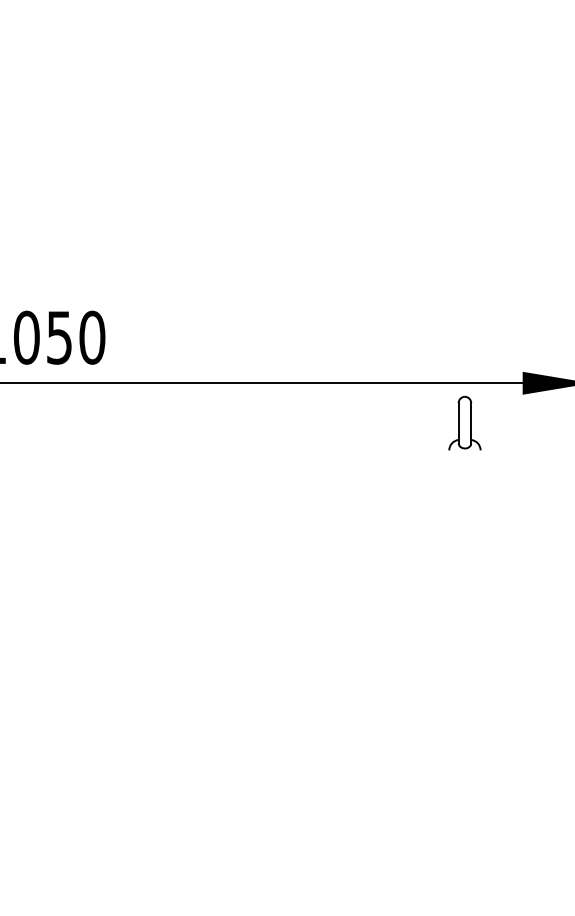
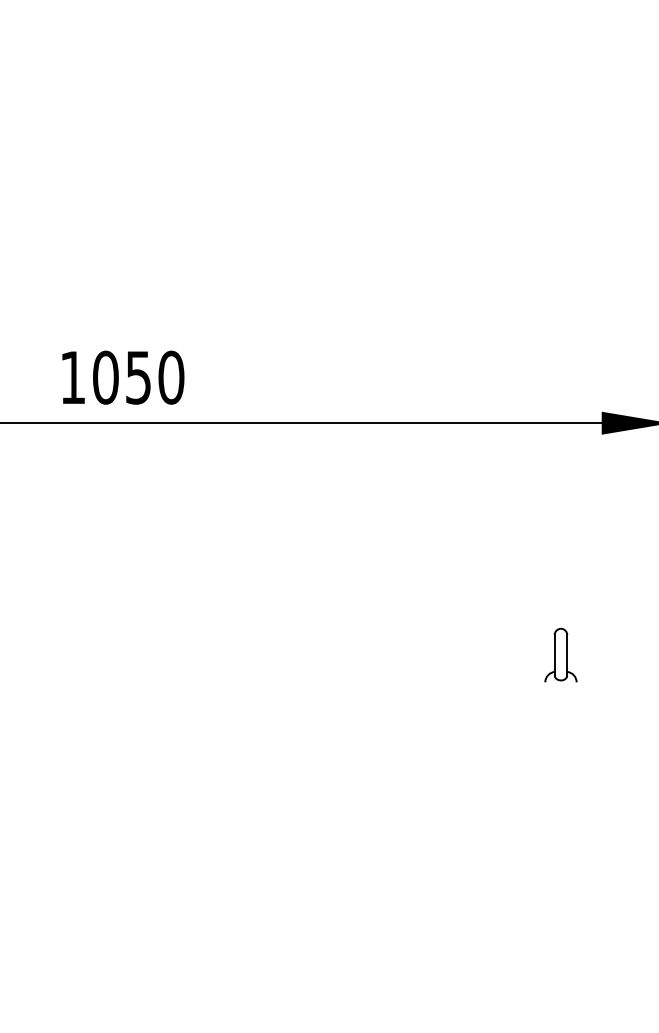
part: (464, 422) -> (560, 654), moved

